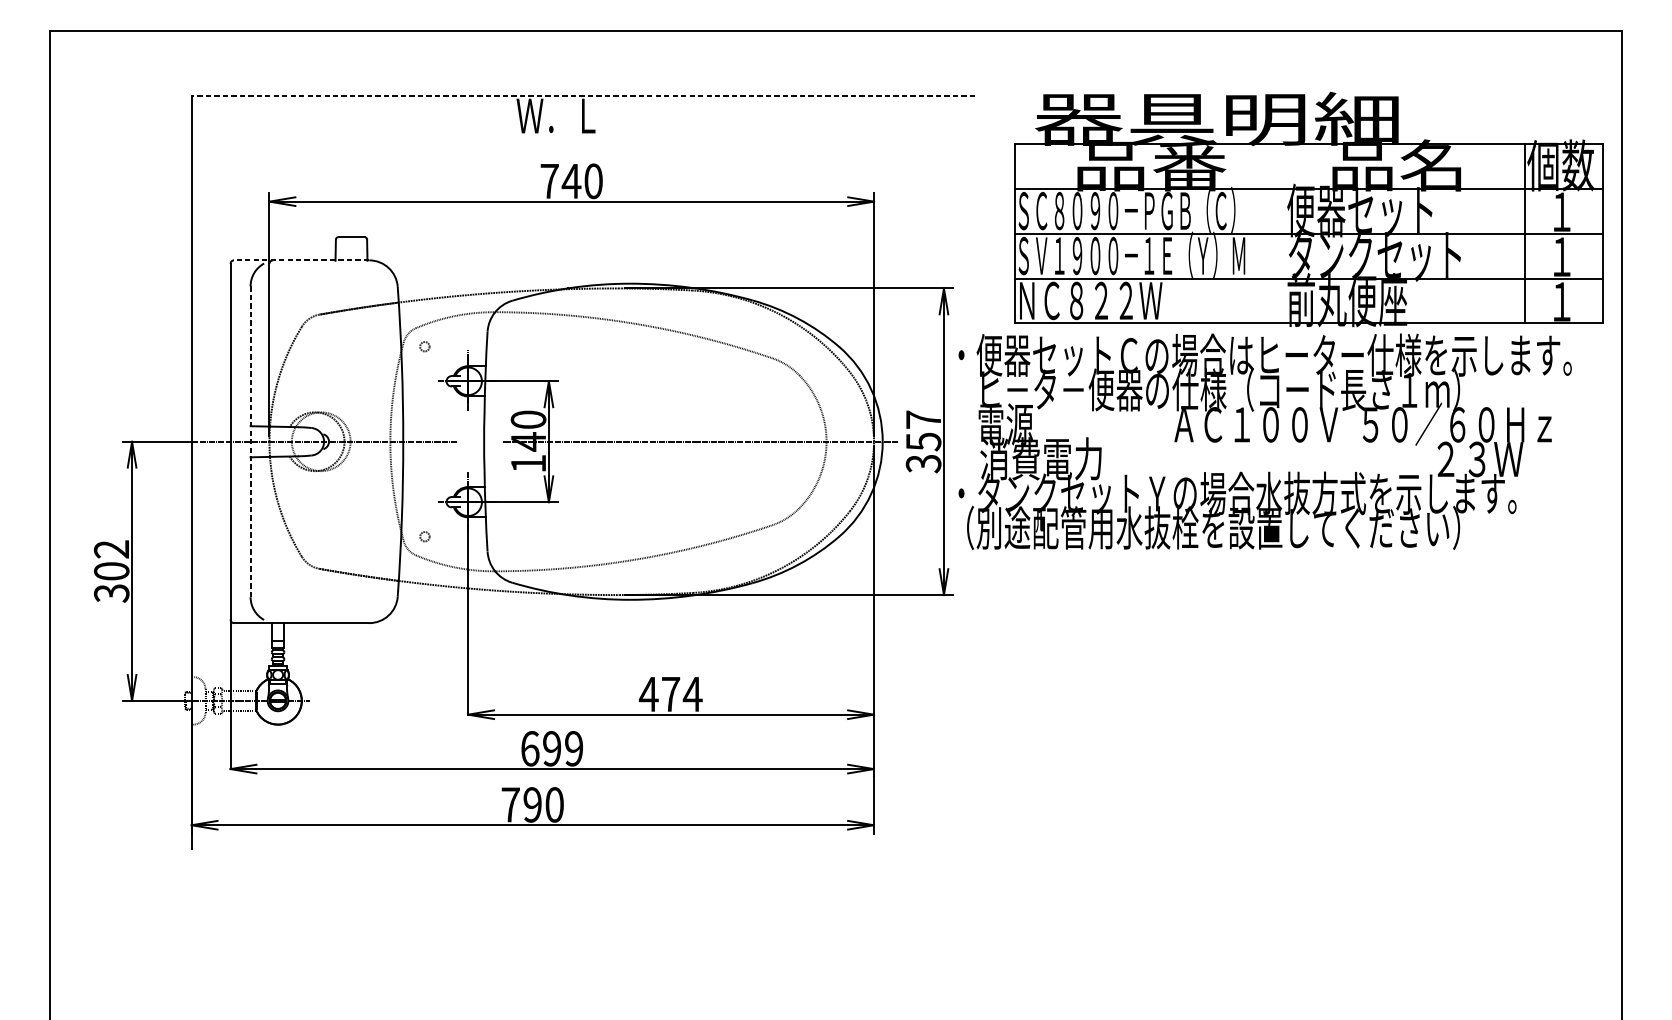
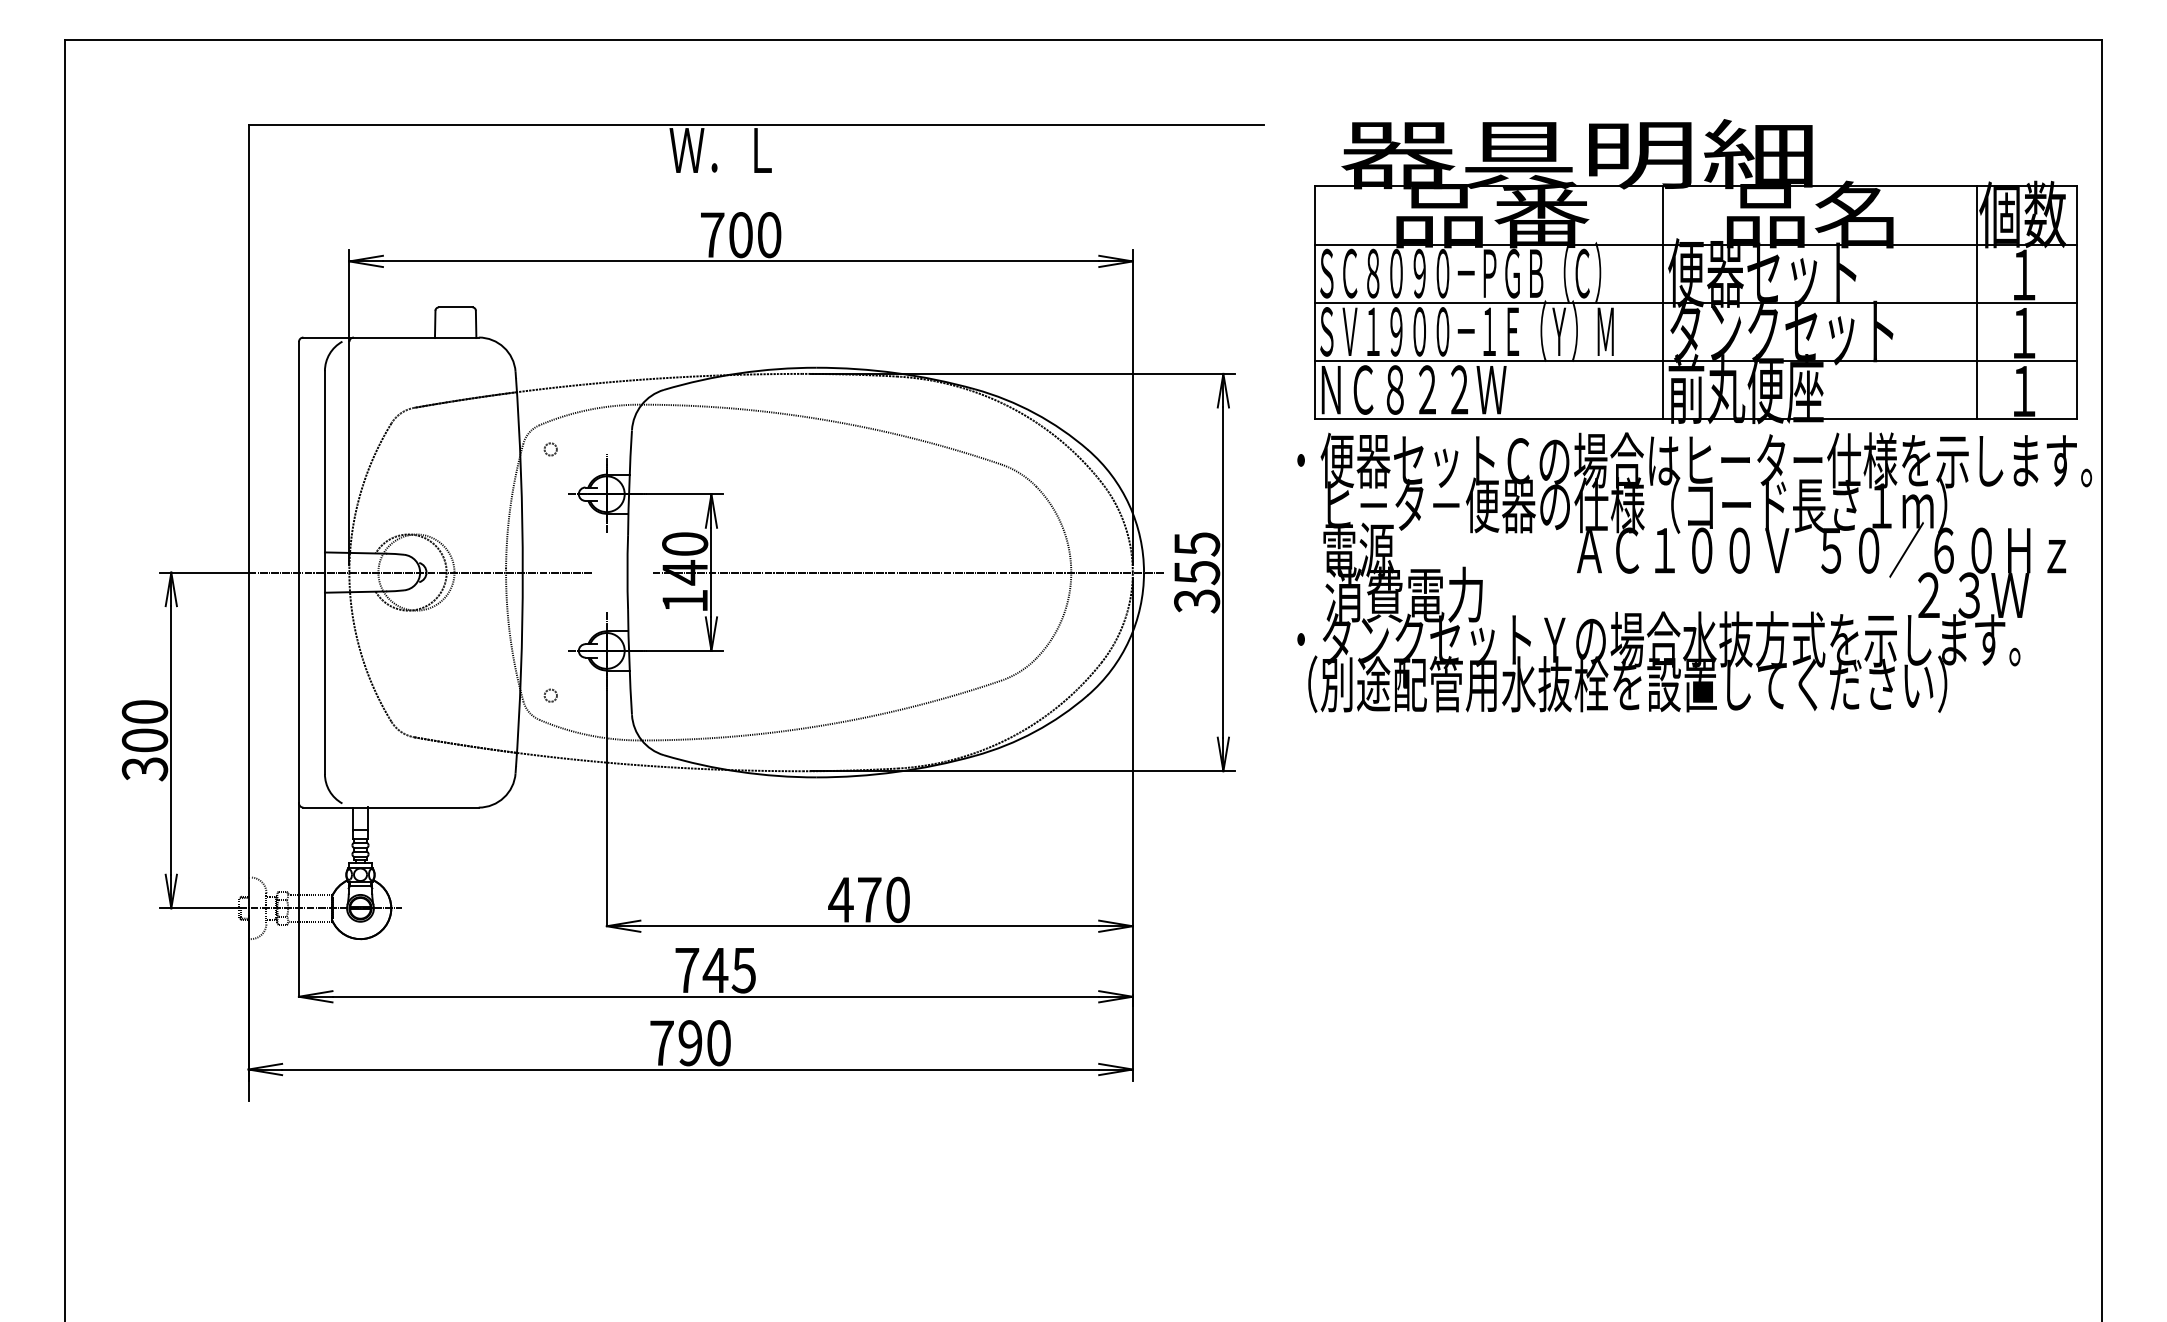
line: (583, 95) -> (756, 124), dashed -> solid
text: (571, 181) -> (740, 235), 740 -> 700
line: (1283, 233) -> (1663, 302), added
line: (301, 260) -> (391, 337), dashed -> solid
text: (923, 420) -> (1197, 544), 357 -> 355
line: (250, 441) -> (324, 572), dashed -> solid
text: (1265, 441) -> (1694, 572), moved
text: (112, 548) -> (145, 711), 302 -> 300
text: (692, 694) -> (897, 899), 474 -> 470
text: (552, 748) -> (715, 970), 699 -> 745

